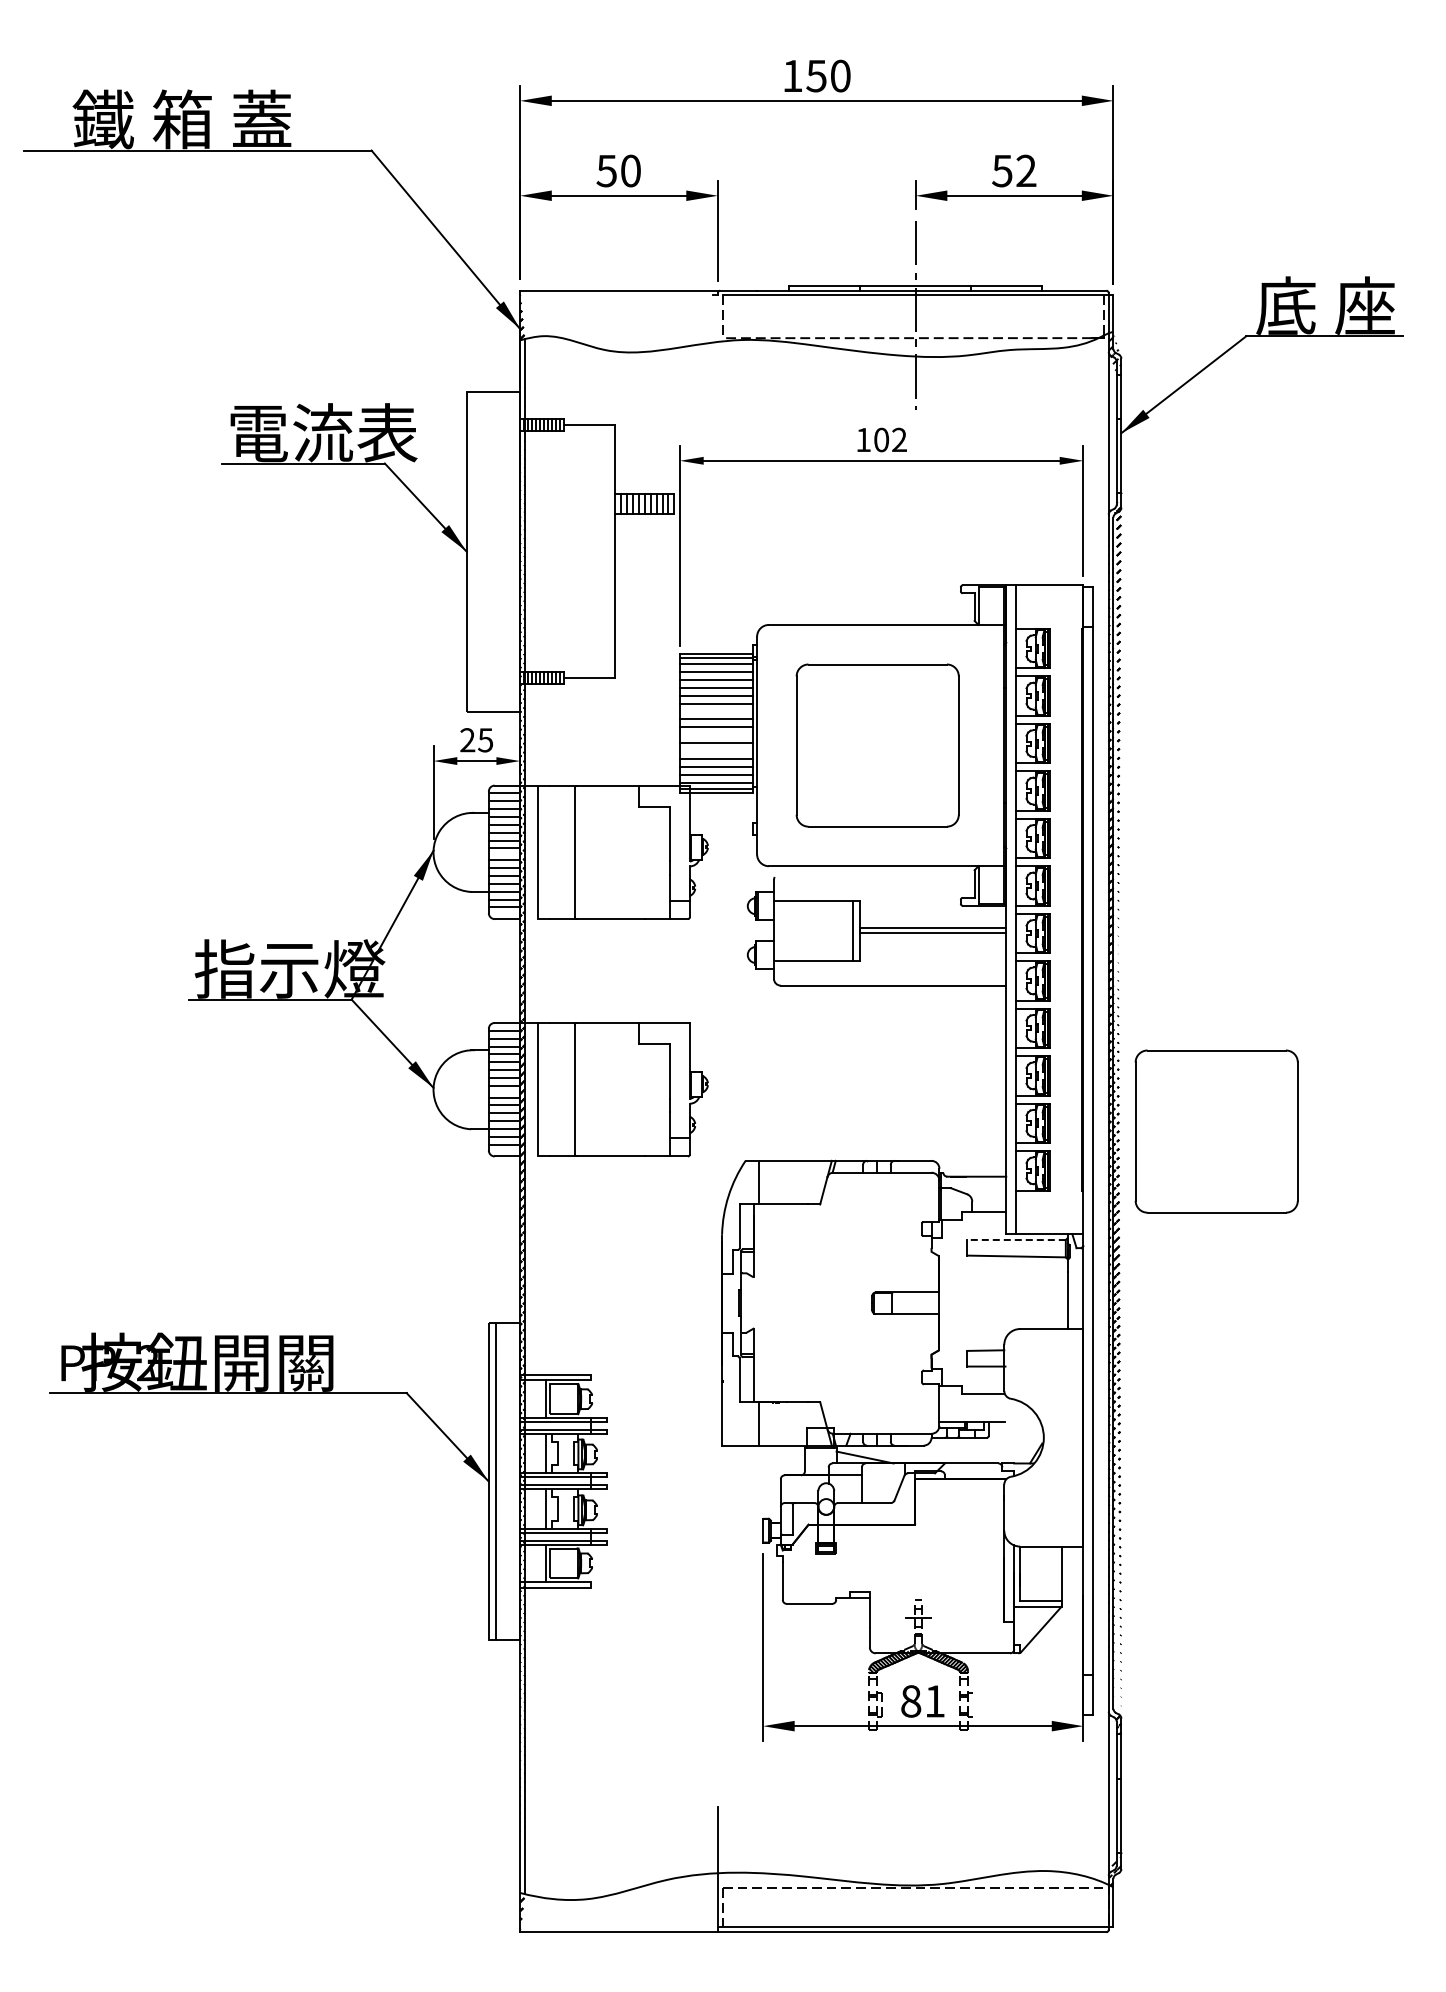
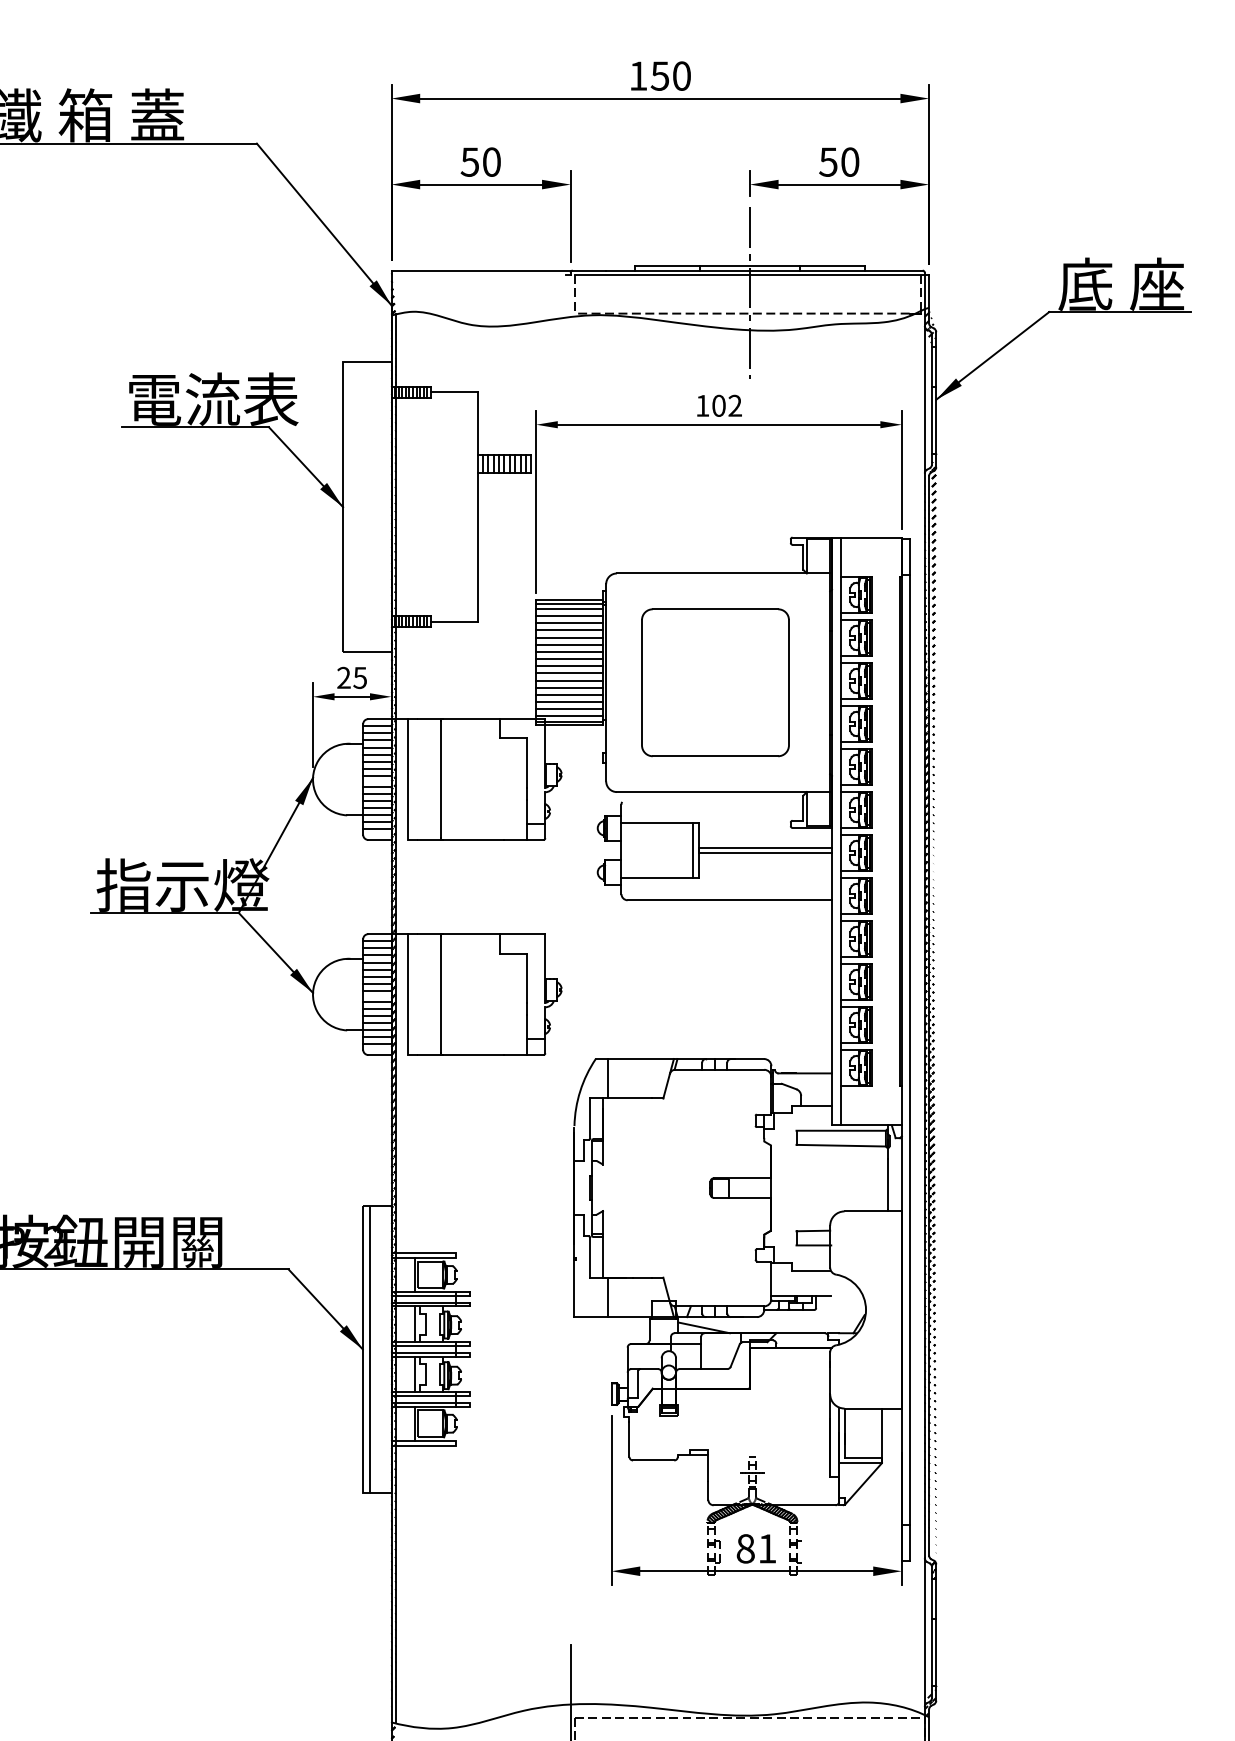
text: (1026, 170) -> (850, 161), 52 -> 50
line: (716, 711) -> (569, 651), added
line: (716, 735) -> (569, 673), added
line: (716, 751) -> (569, 688), added
part: (1216, 1131) -> (1022, 1032), removed
line: (1015, 1240) -> (840, 1131), dashed -> solid

